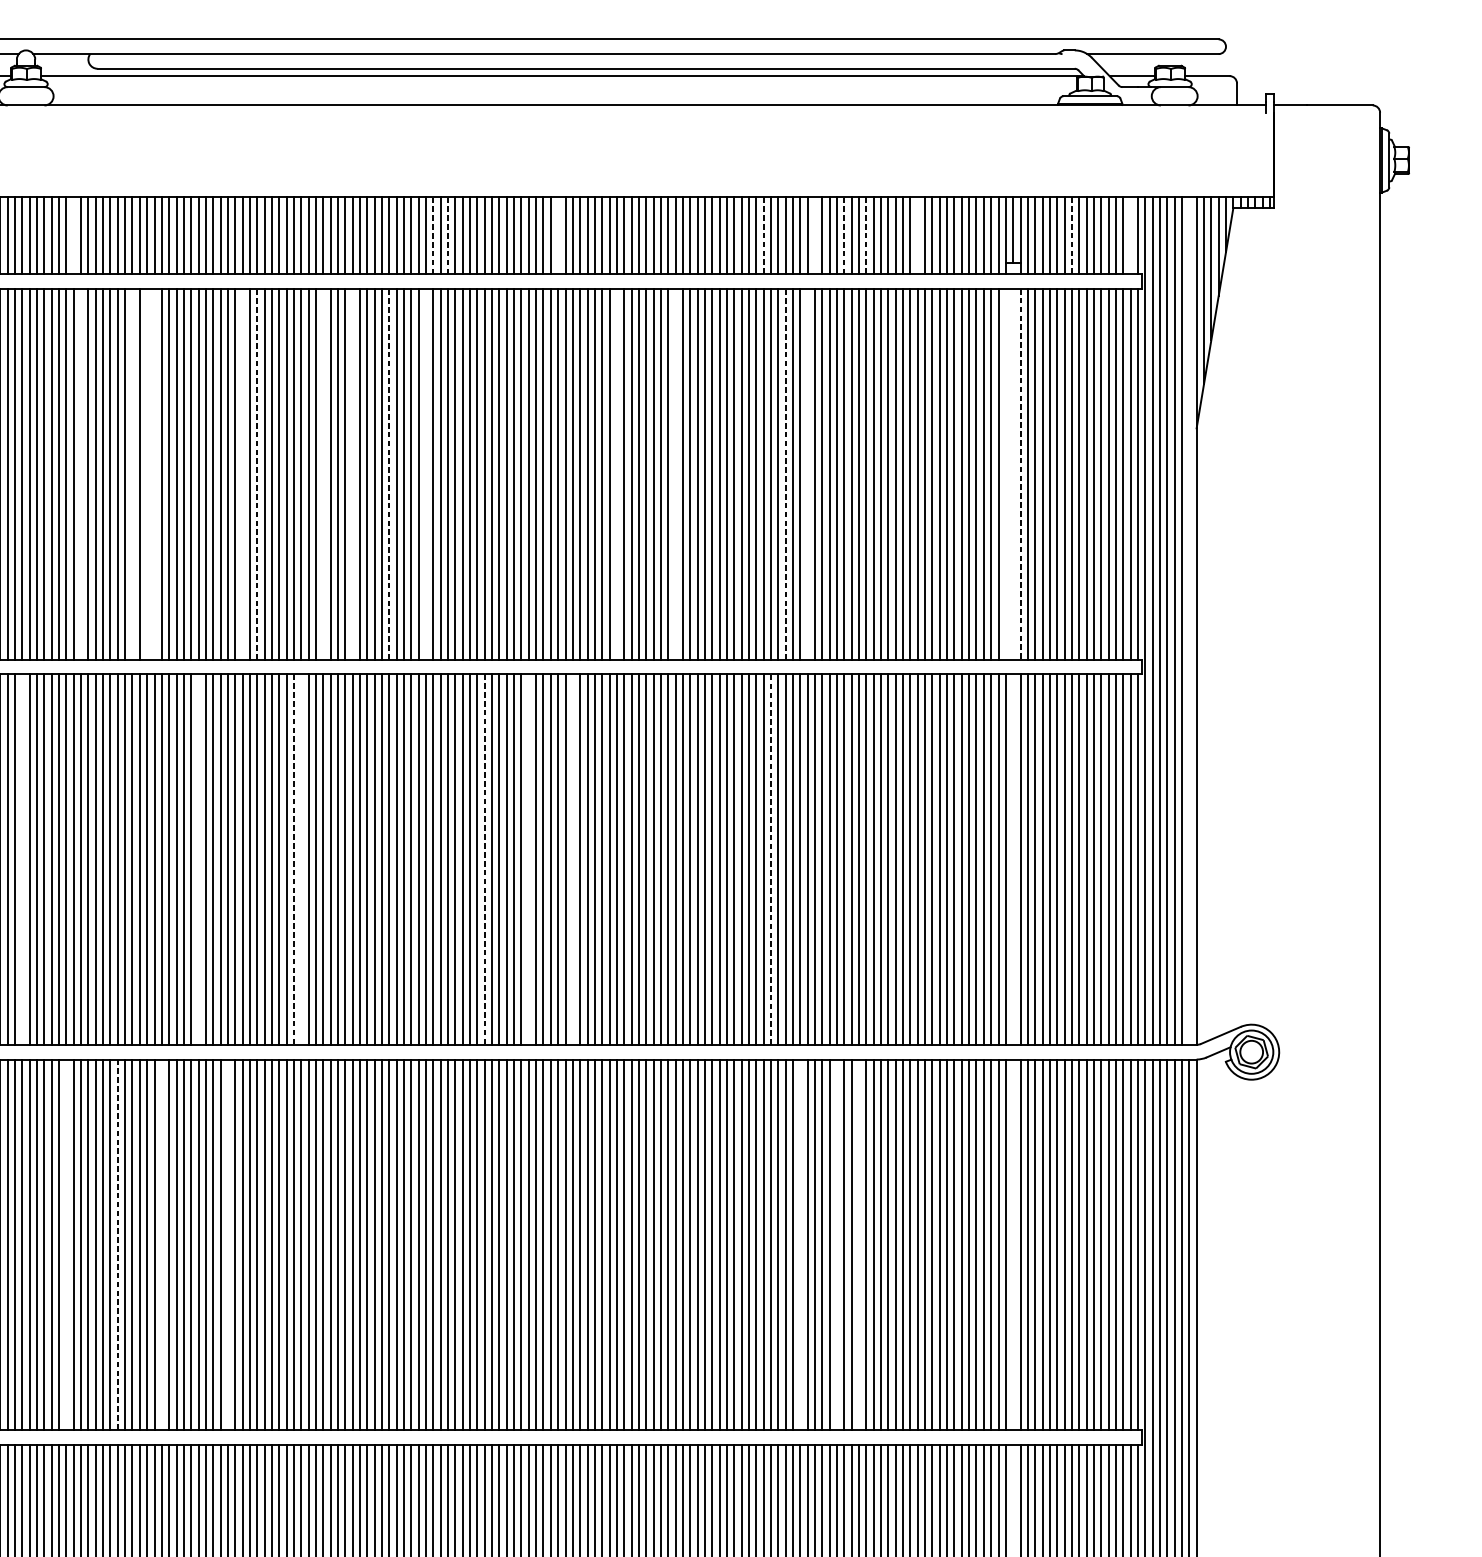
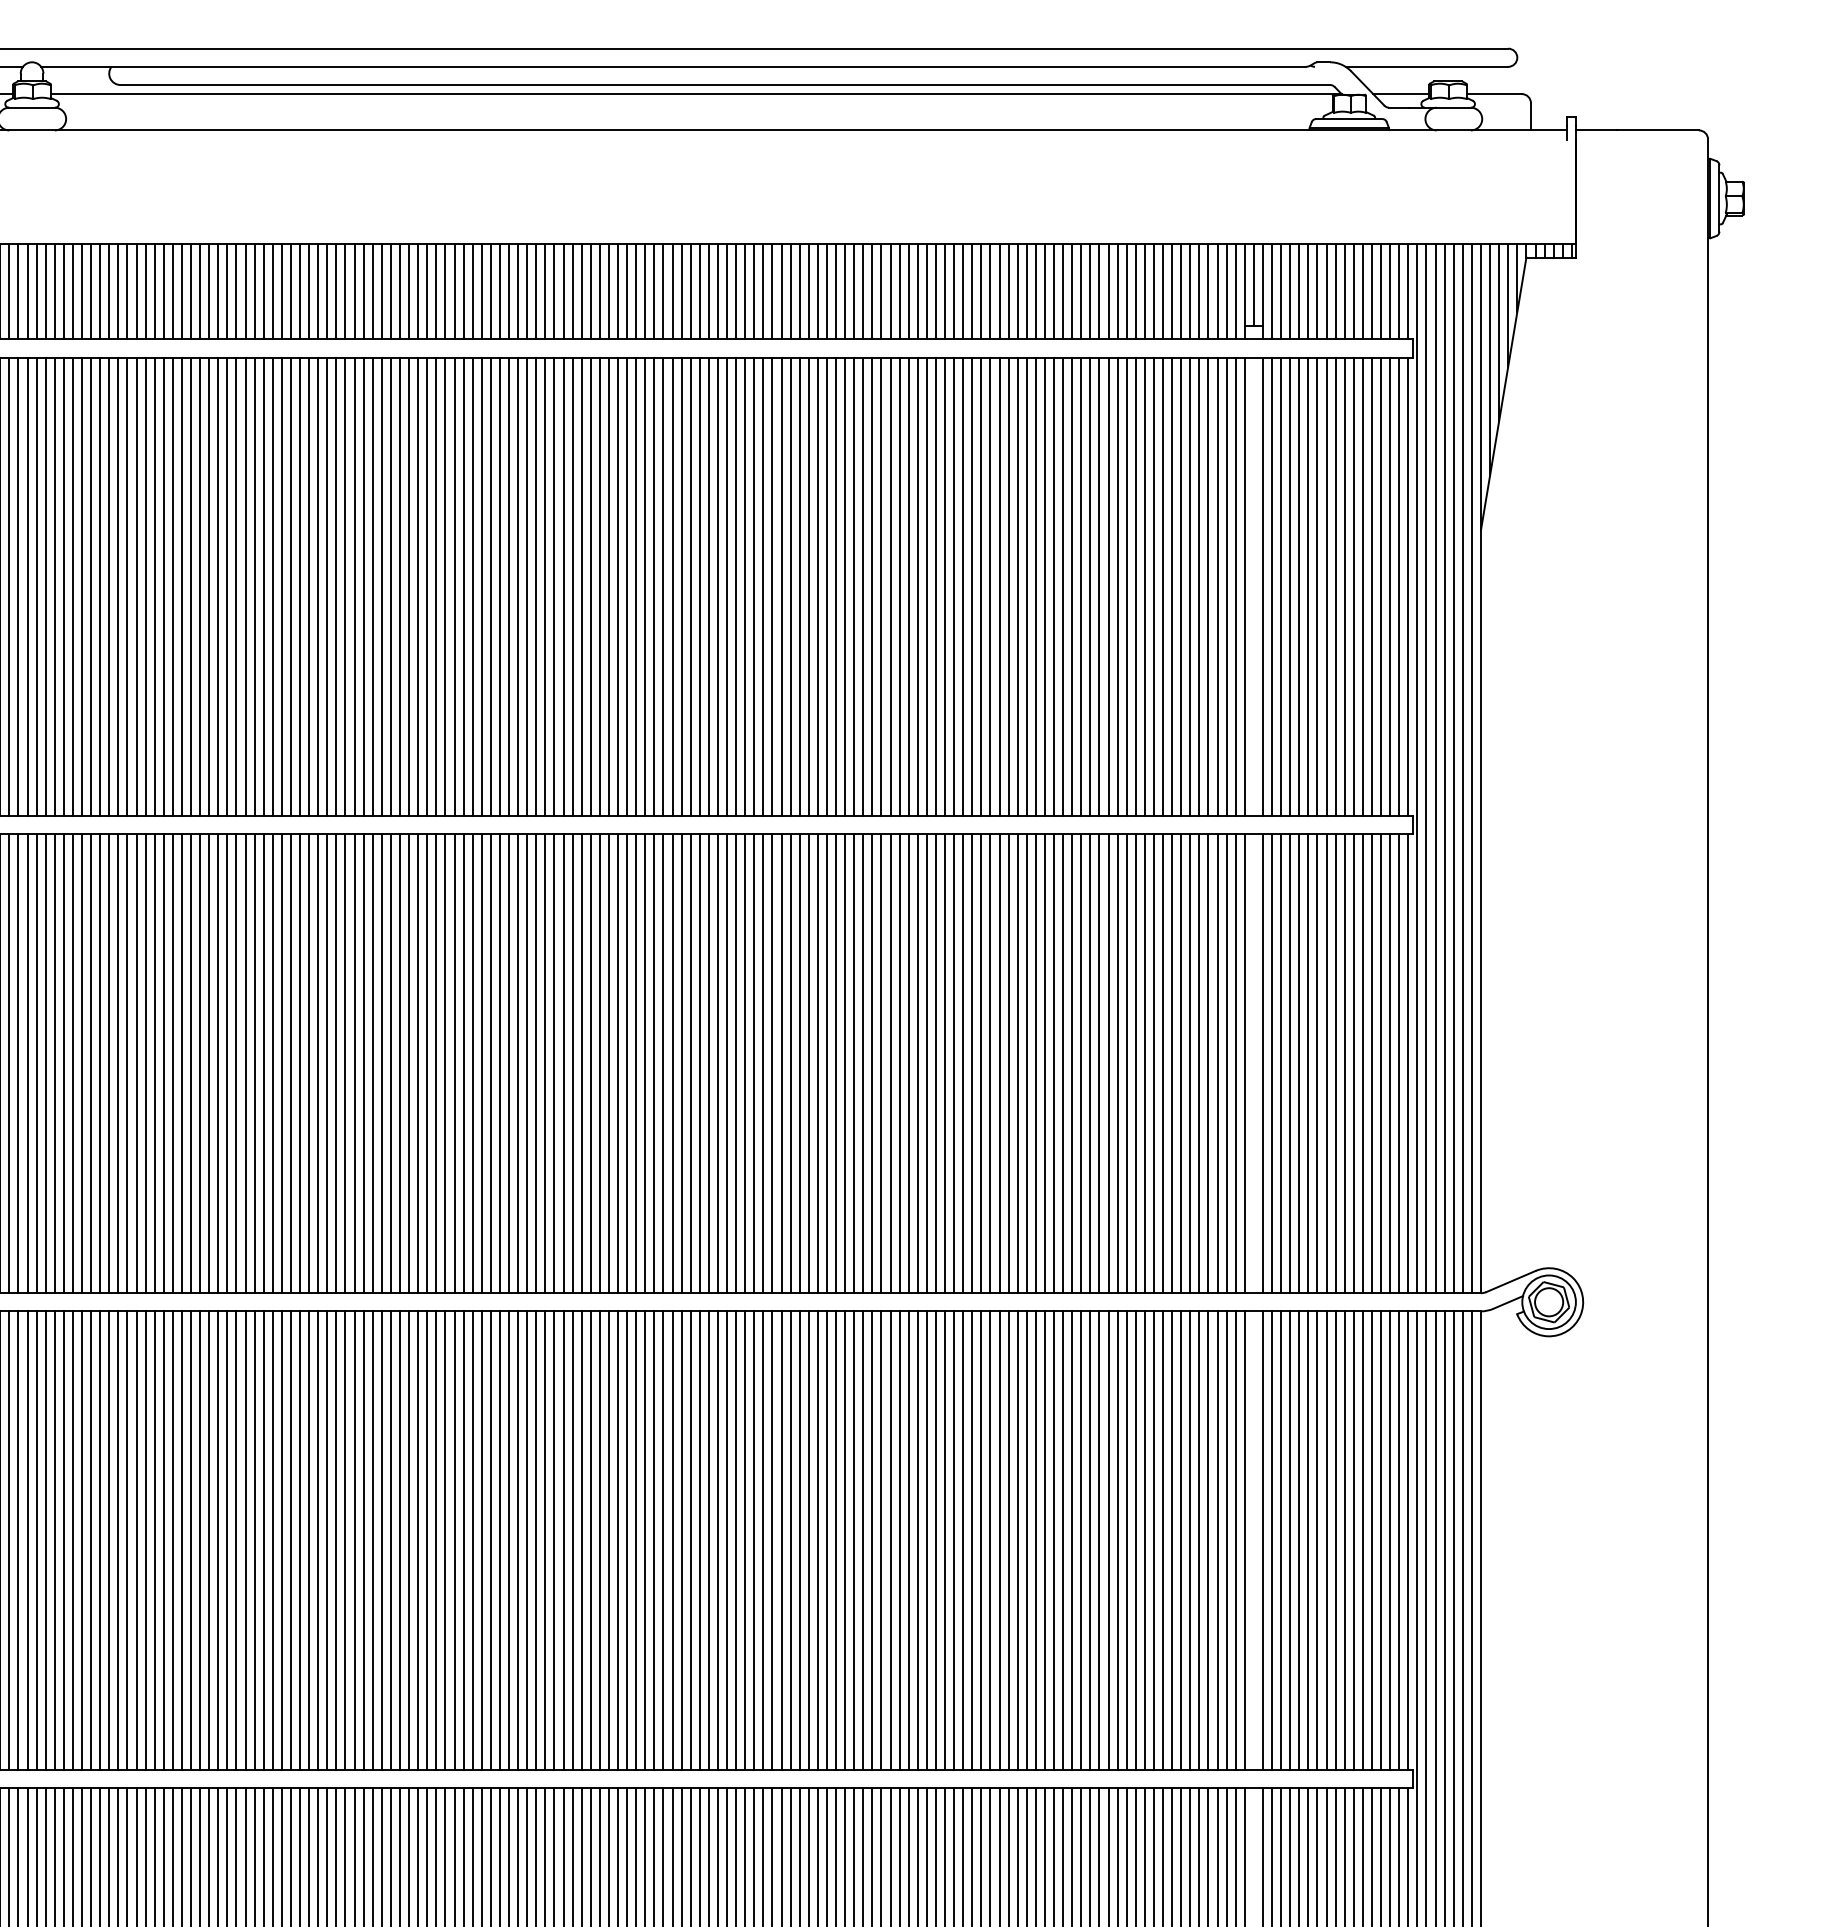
line: (74, 235) -> (91, 291), added
line: (433, 235) -> (536, 291), dashed -> solid
line: (448, 235) -> (554, 291), dashed -> solid
line: (558, 235) -> (690, 291), added
line: (764, 235) -> (945, 291), dashed -> solid
line: (814, 235) -> (1008, 291), added
line: (844, 235) -> (1044, 291), dashed -> solid
line: (866, 235) -> (1072, 291), dashed -> solid
line: (917, 235) -> (1135, 291), added
line: (1071, 235) -> (1326, 291), dashed -> solid
line: (1130, 235) -> (1399, 291), added
line: (81, 473) -> (100, 586), added
line: (132, 473) -> (163, 586), added
line: (146, 473) -> (181, 586), added
line: (154, 473) -> (191, 586), added
line: (242, 473) -> (300, 586), added
line: (257, 473) -> (318, 586), dashed -> solid
line: (322, 473) -> (399, 586), added
line: (352, 473) -> (436, 586), added
line: (389, 473) -> (481, 586), dashed -> solid
line: (426, 473) -> (527, 586), added
line: (616, 473) -> (763, 586), added
line: (675, 473) -> (836, 586), added
line: (785, 473) -> (972, 586), dashed -> solid
line: (807, 473) -> (999, 586), added
line: (1005, 473) -> (1244, 586), added
line: (1020, 474) -> (1262, 587), dashed -> solid
line: (1188, 620) -> (1471, 768), added
line: (22, 859) -> (27, 1063), added
line: (198, 859) -> (245, 1063), added
line: (301, 859) -> (372, 1063), added
line: (528, 859) -> (654, 1063), added
line: (572, 859) -> (708, 1063), added
line: (771, 859) -> (954, 1063), dashed -> solid
line: (293, 860) -> (363, 1064), dashed -> solid
line: (484, 860) -> (599, 1064), dashed -> solid
line: (66, 1244) -> (82, 1540), added
line: (162, 1244) -> (200, 1540), added
line: (227, 1244) -> (281, 1540), added
line: (800, 1244) -> (990, 1540), added
line: (836, 1244) -> (1035, 1540), added
line: (859, 1244) -> (1063, 1540), added
line: (117, 1245) -> (145, 1541), dashed -> solid

